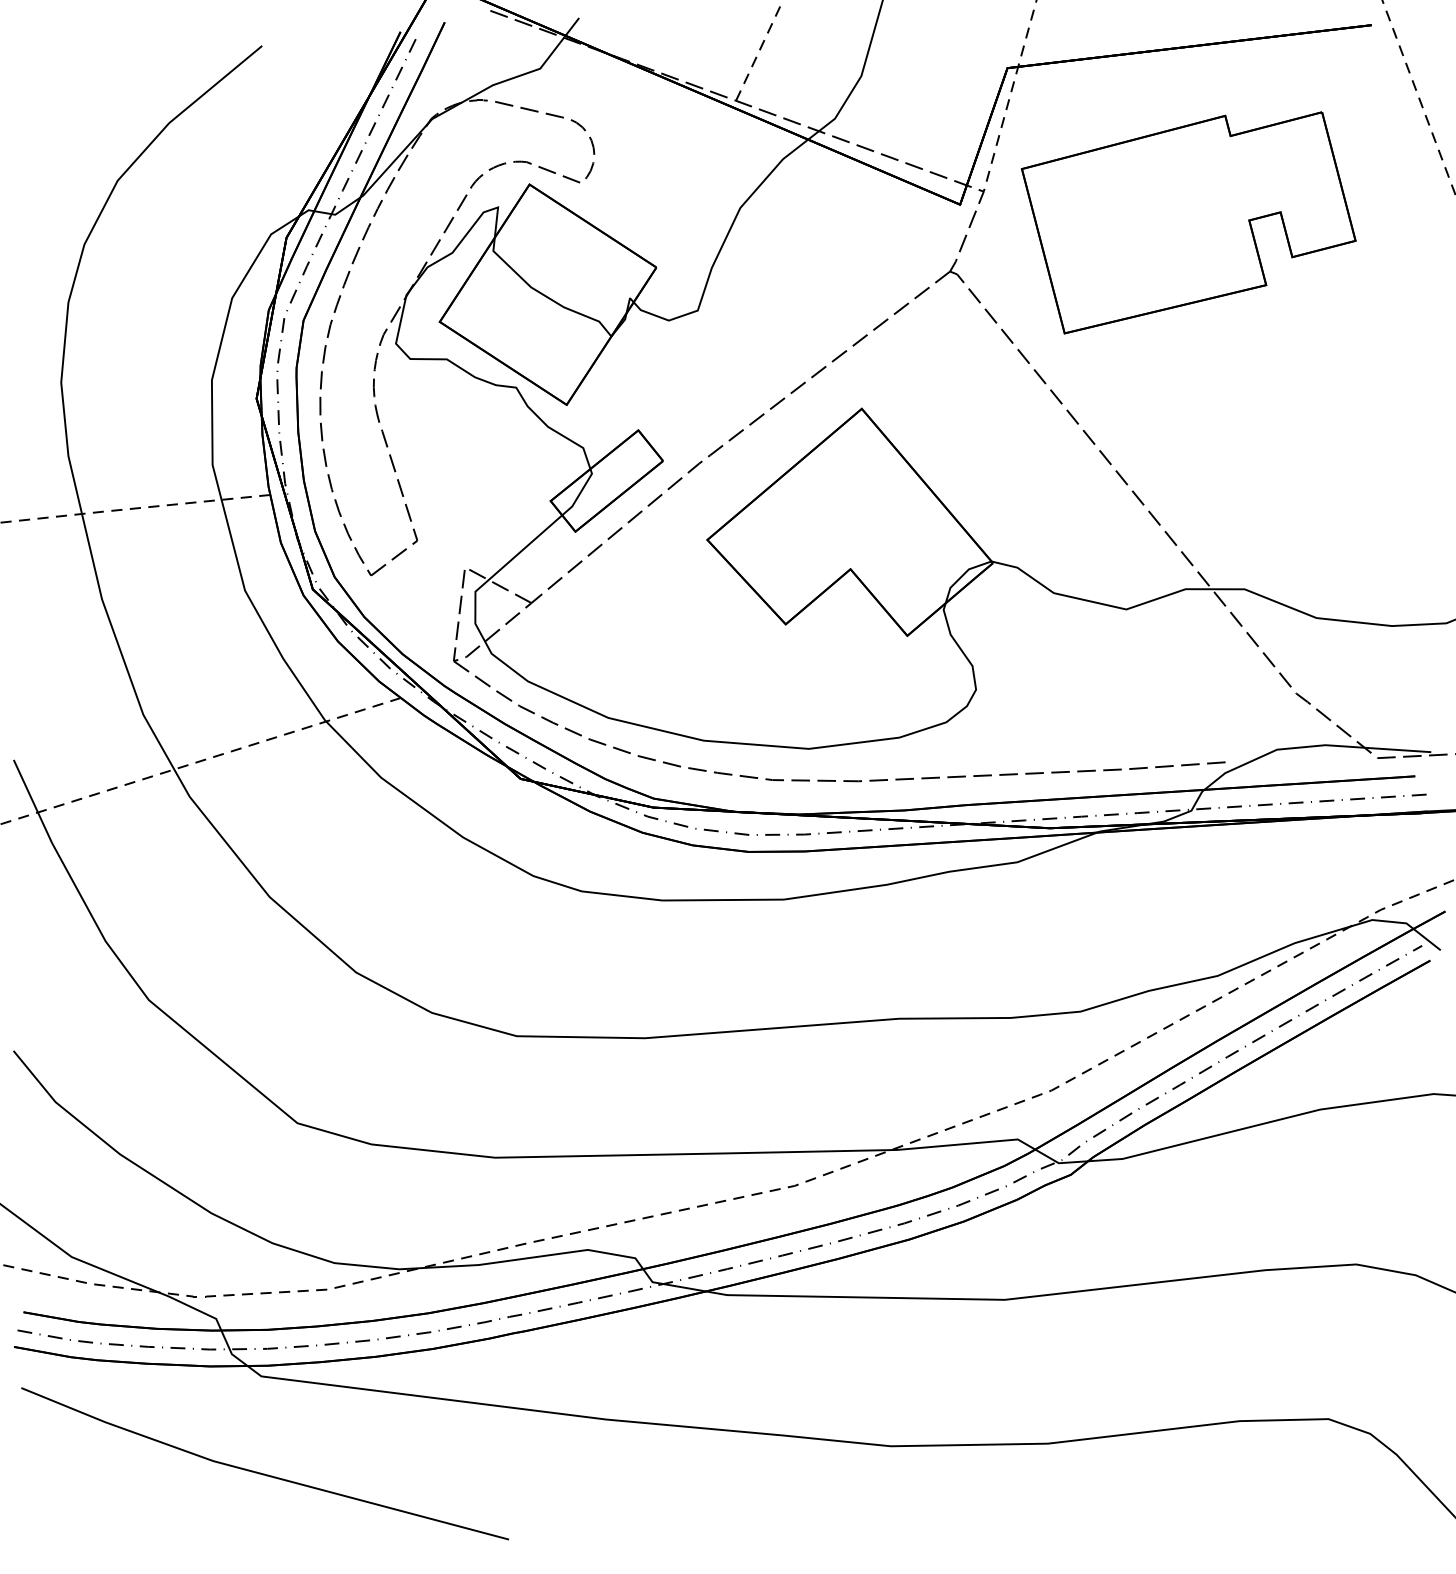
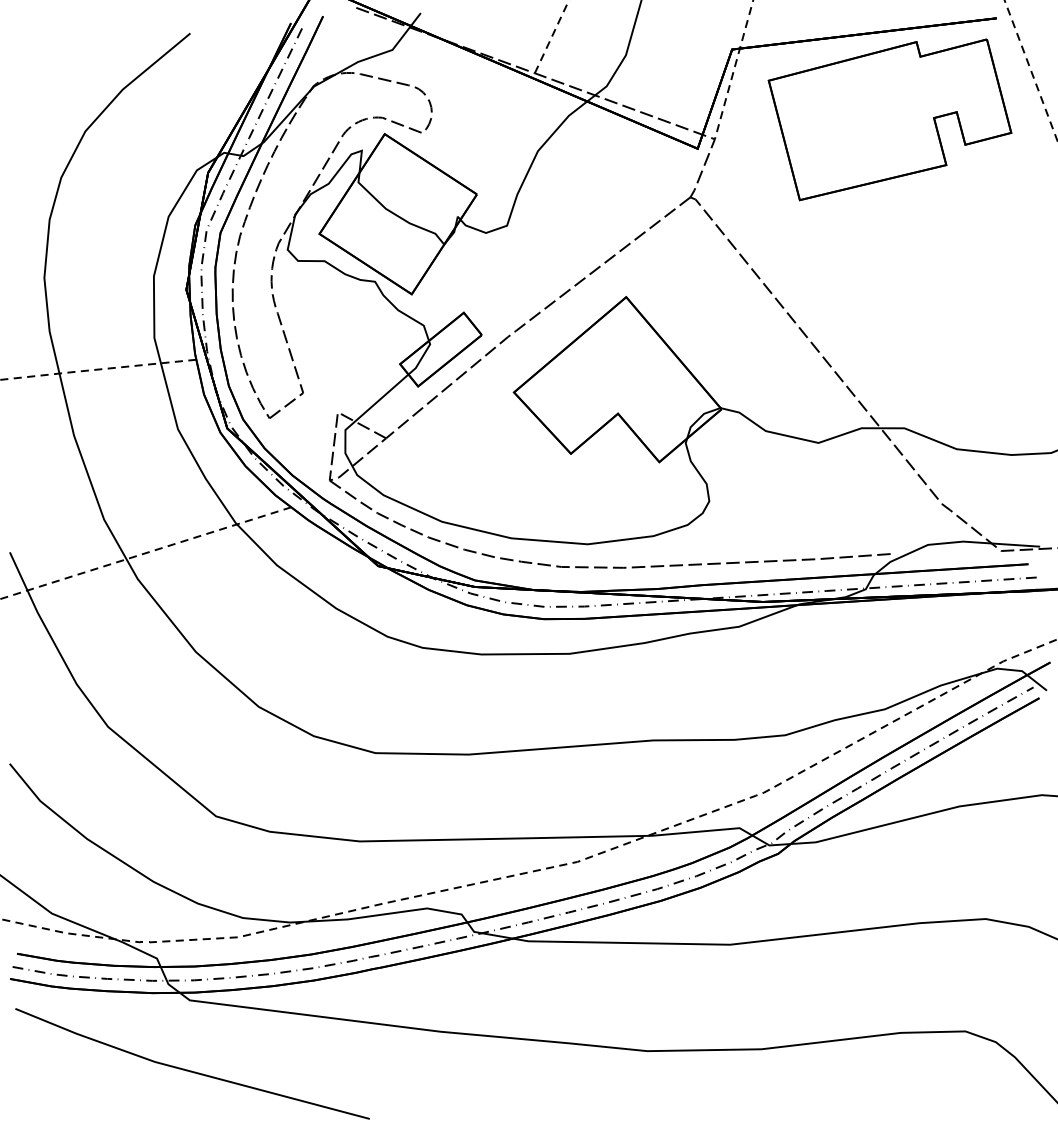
part: (1188, 222) -> (889, 119), moved

